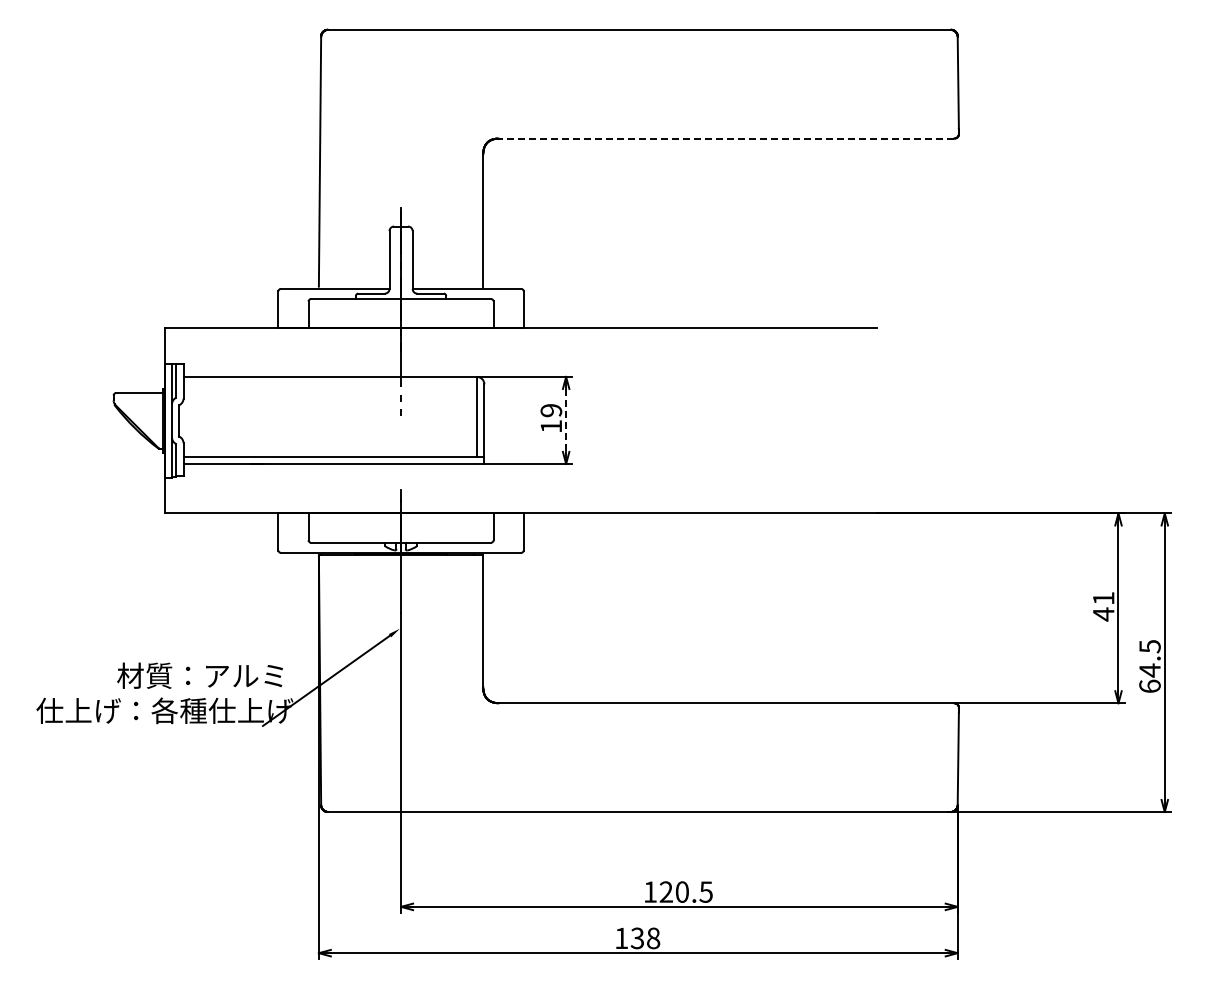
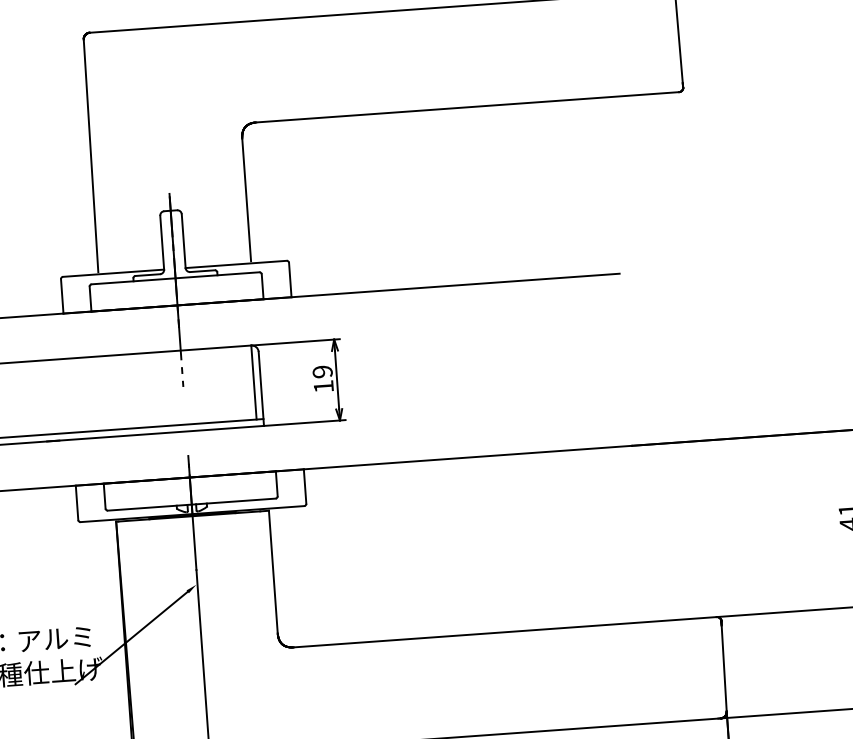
line: (726, 138) -> (467, 107), dashed -> solid
line: (566, 420) -> (337, 380), dashed -> solid

